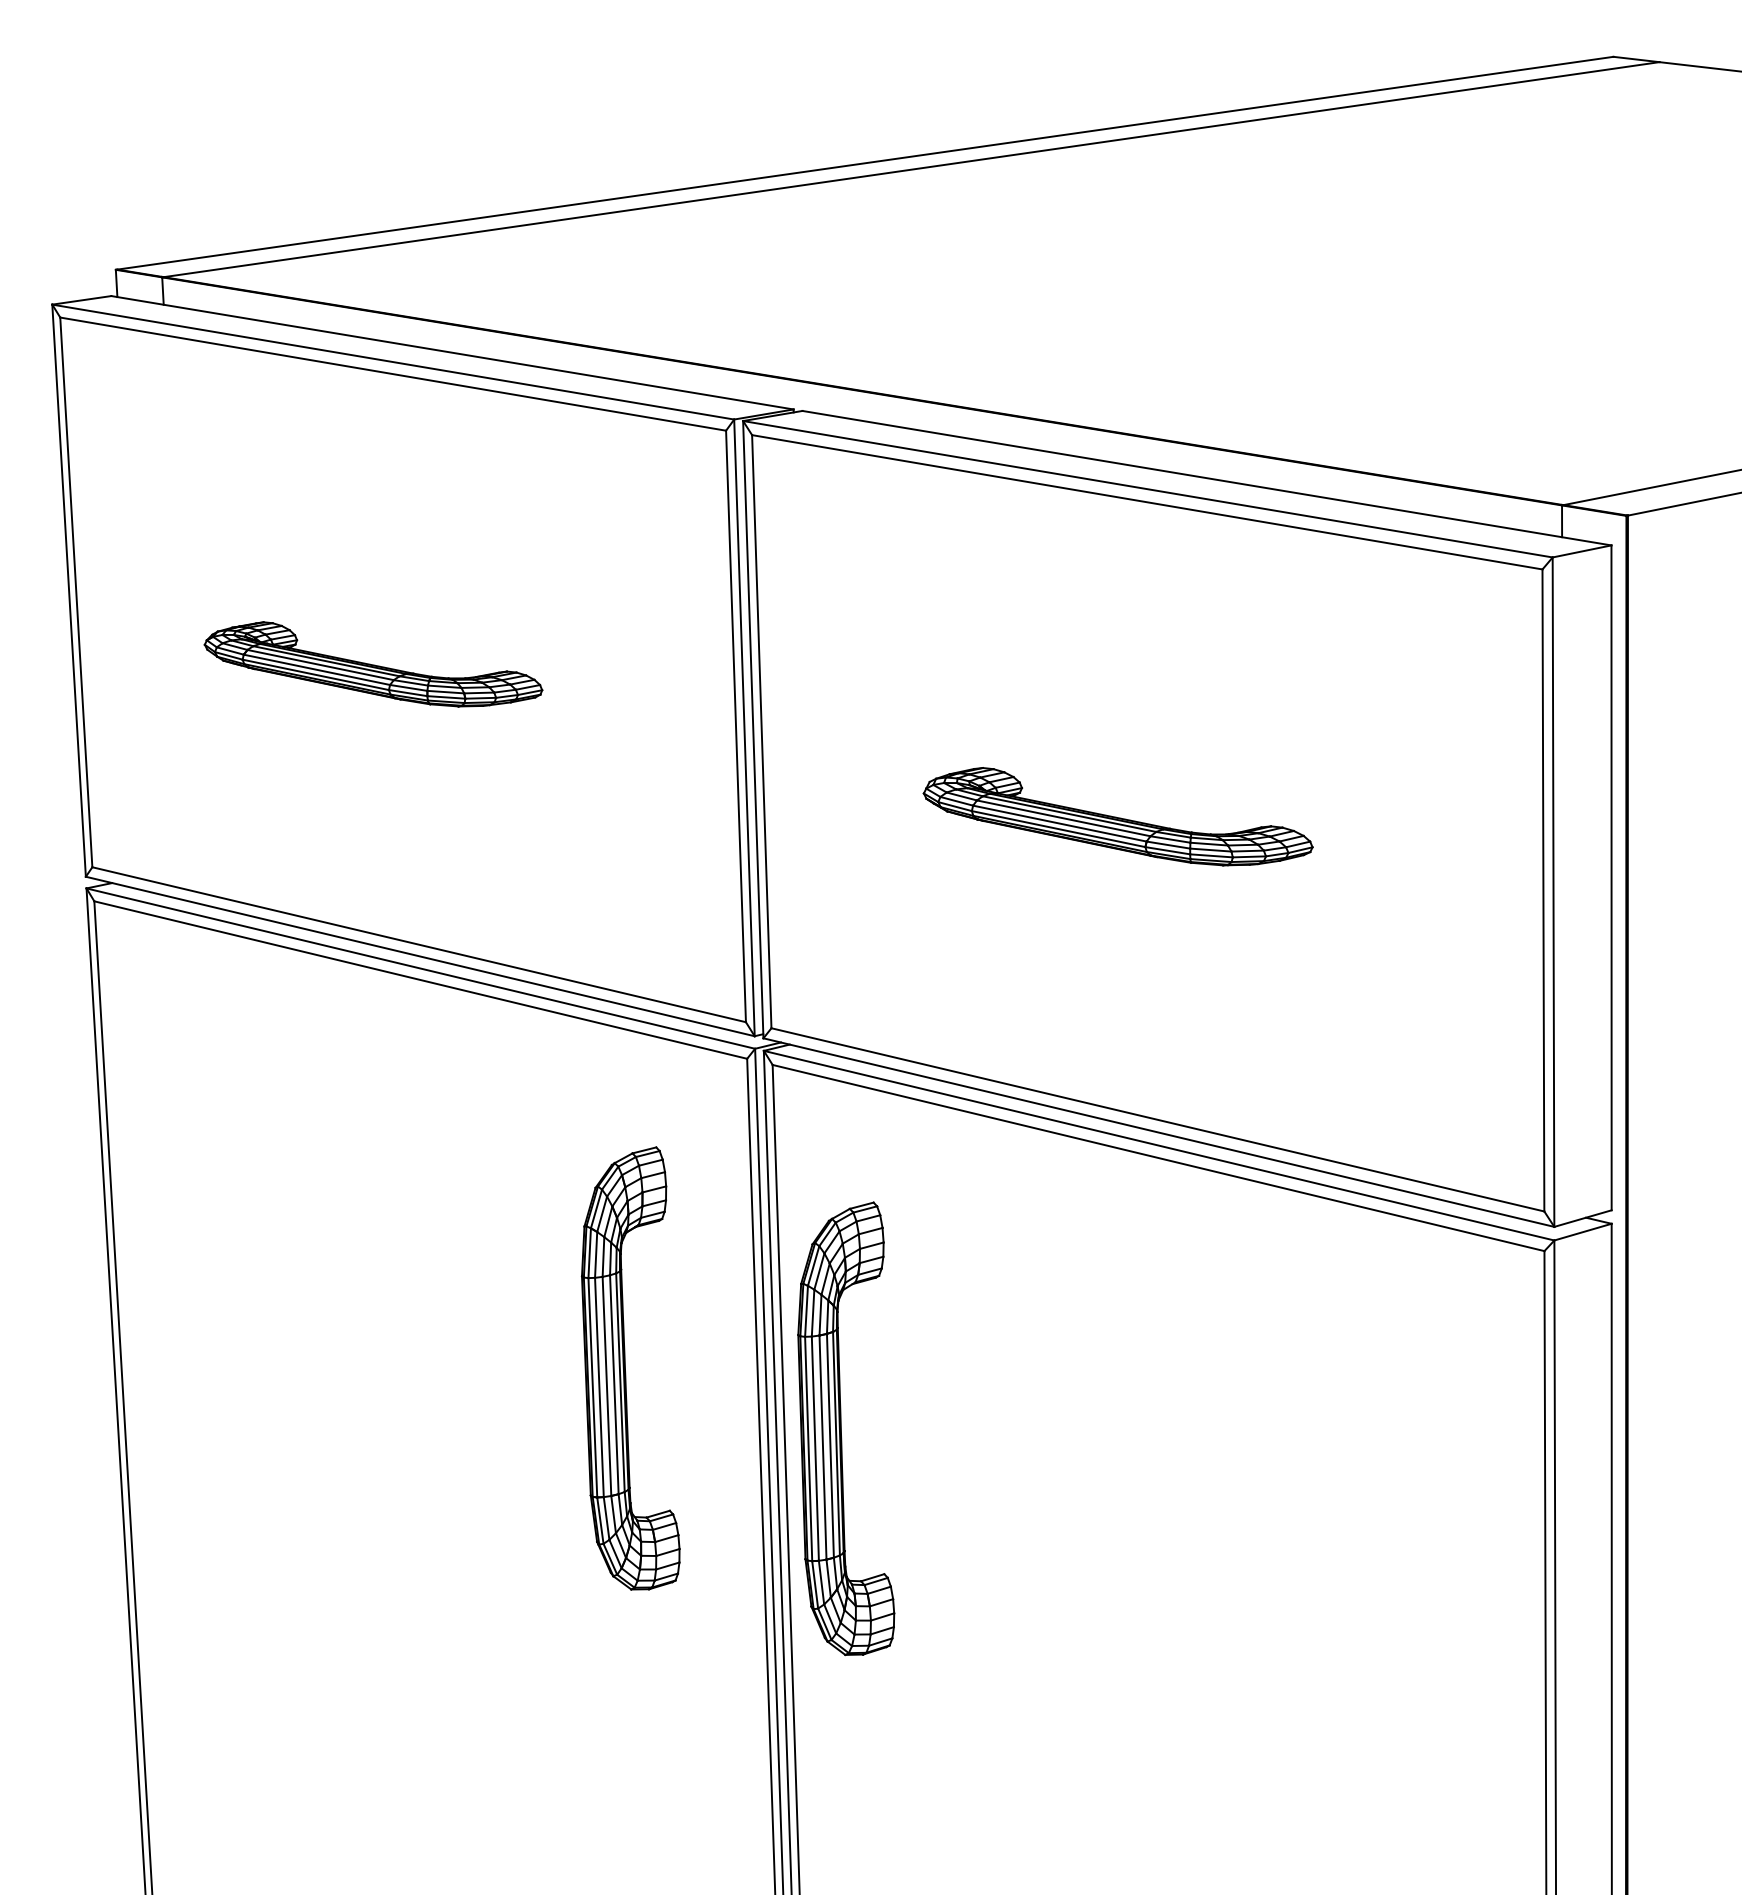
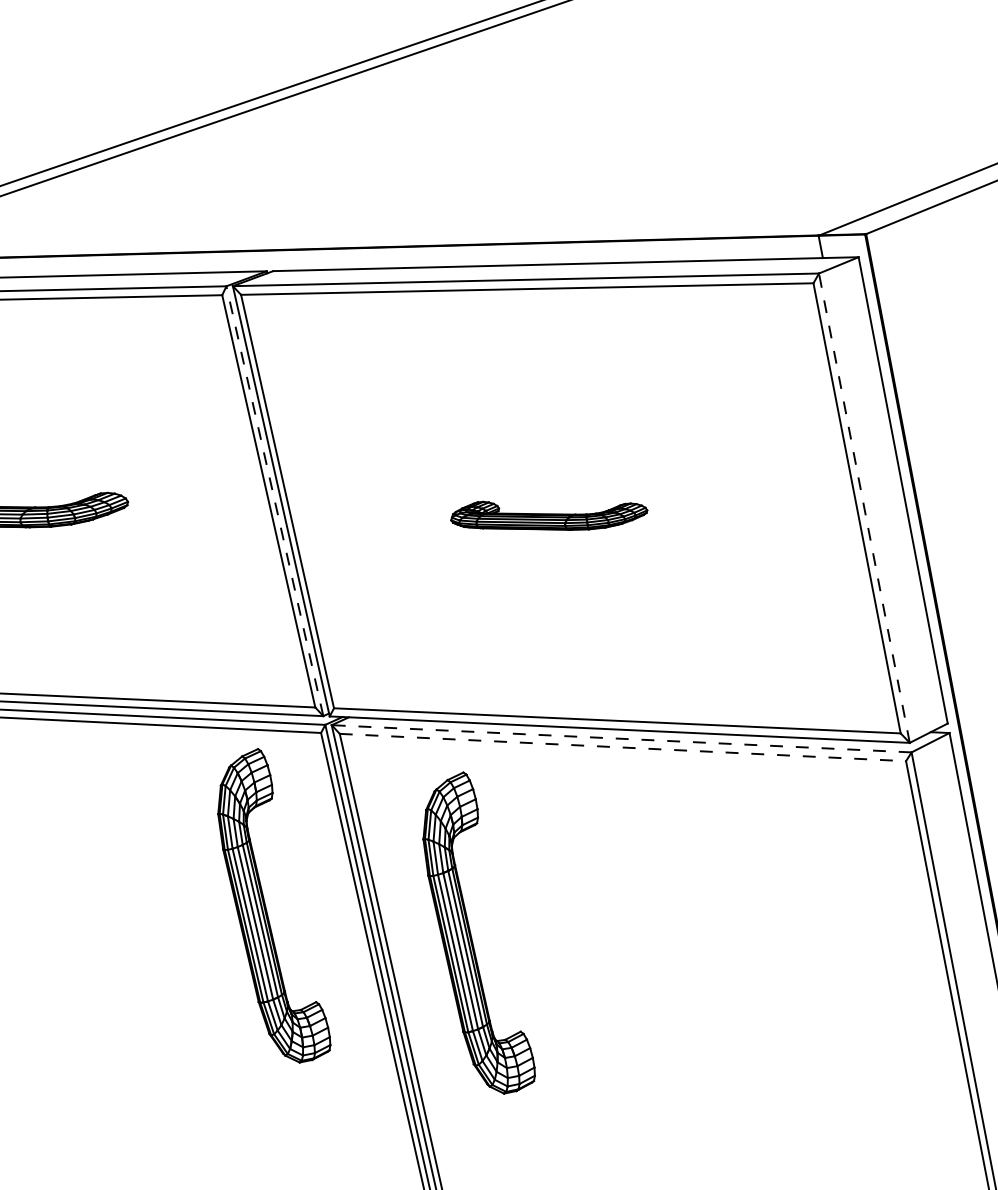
line: (744, 727) -> (274, 500), solid -> dashed
part: (1117, 816) -> (548, 513), size x0.7
line: (1553, 892) -> (864, 508), solid -> dashed
line: (1158, 1145) -> (621, 738), solid -> dashed
line: (1158, 1158) -> (622, 747), solid -> dashed
part: (630, 1368) -> (269, 907), moved
part: (846, 1428) -> (474, 934), moved

